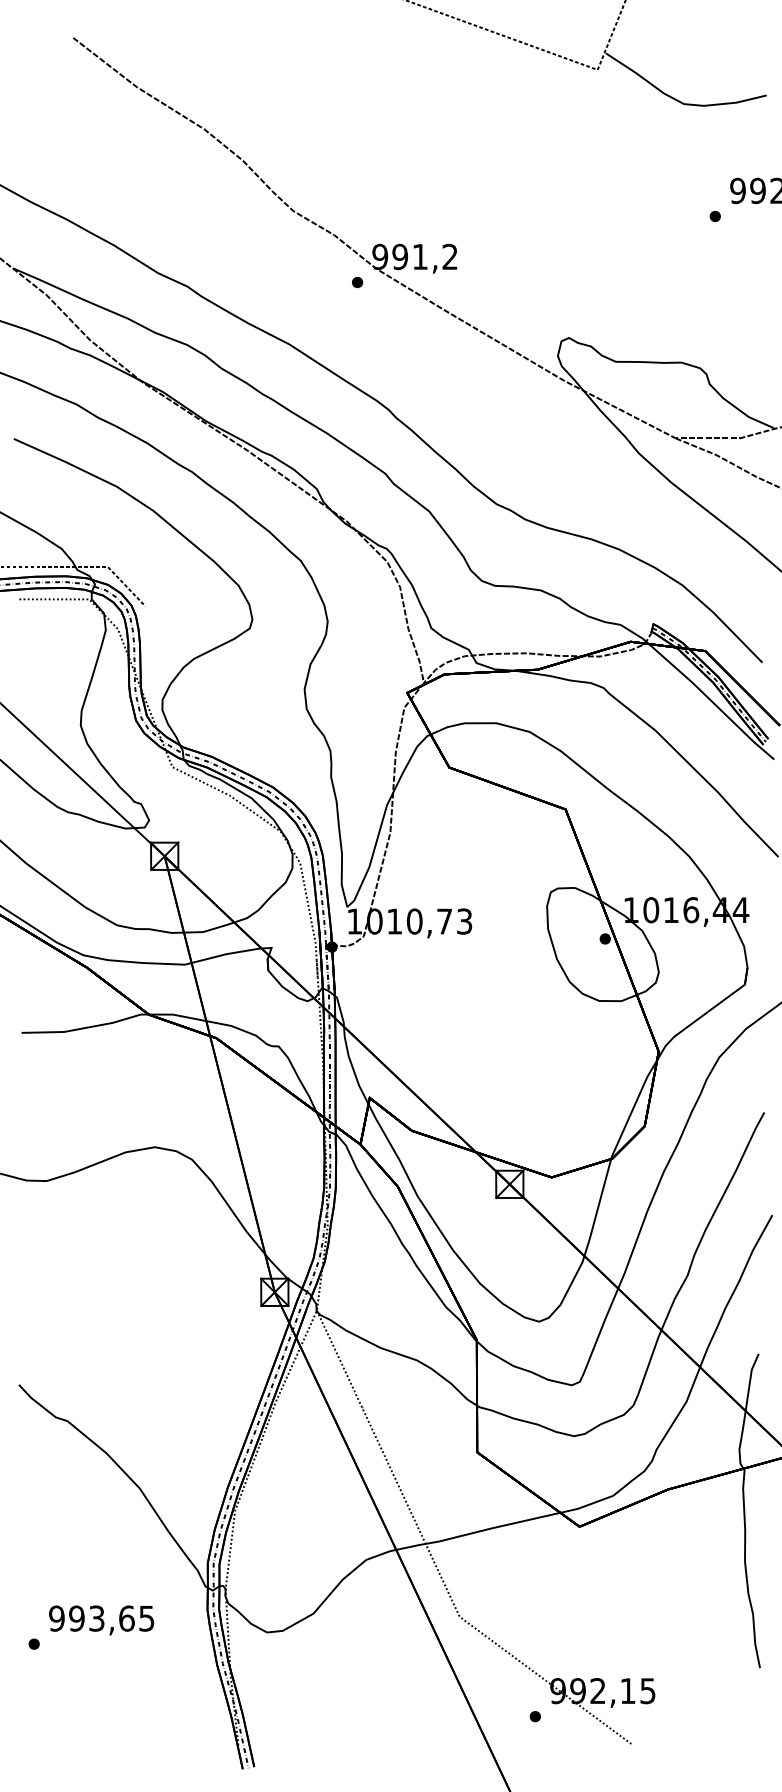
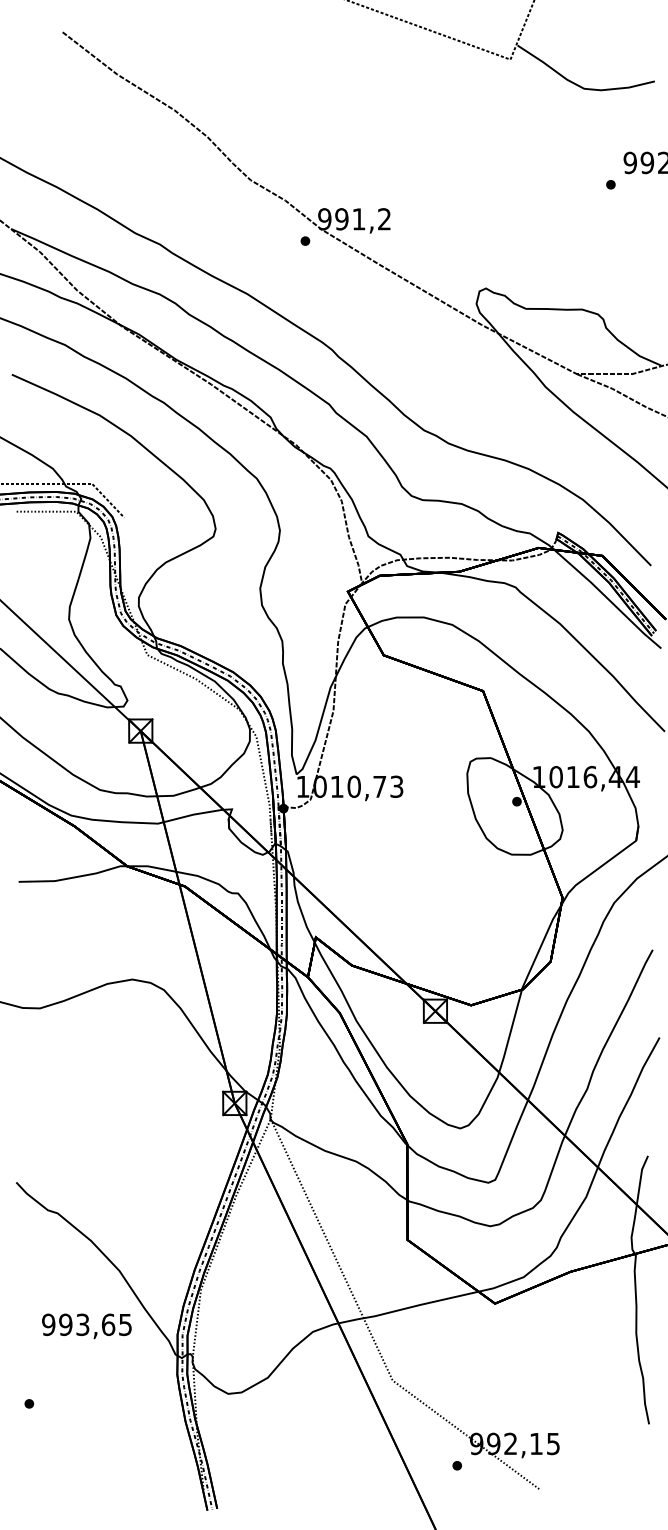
text: (101, 1620) -> (86, 1326), moved

